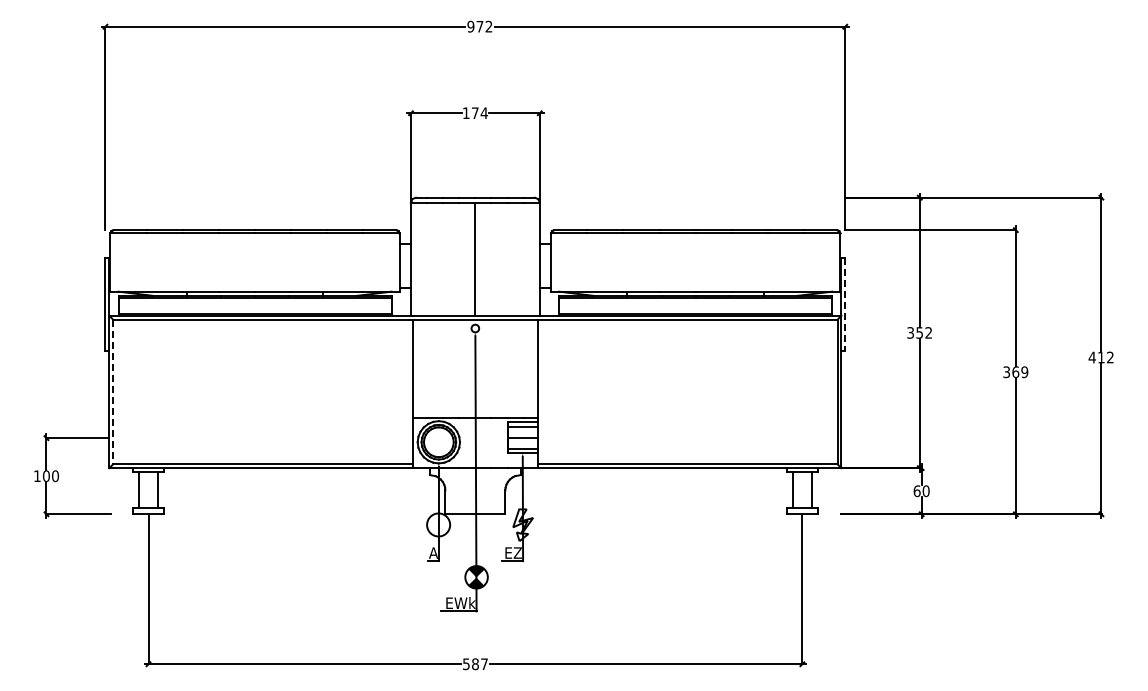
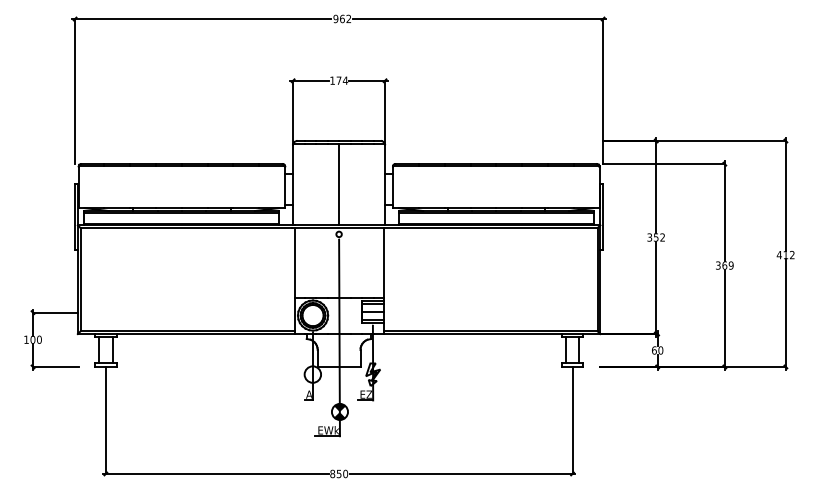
text: (479, 26) -> (342, 18), 972 -> 962
line: (845, 304) -> (603, 217), dashed -> solid
line: (113, 392) -> (80, 280), dashed -> solid
text: (475, 664) -> (339, 474), 587 -> 850

